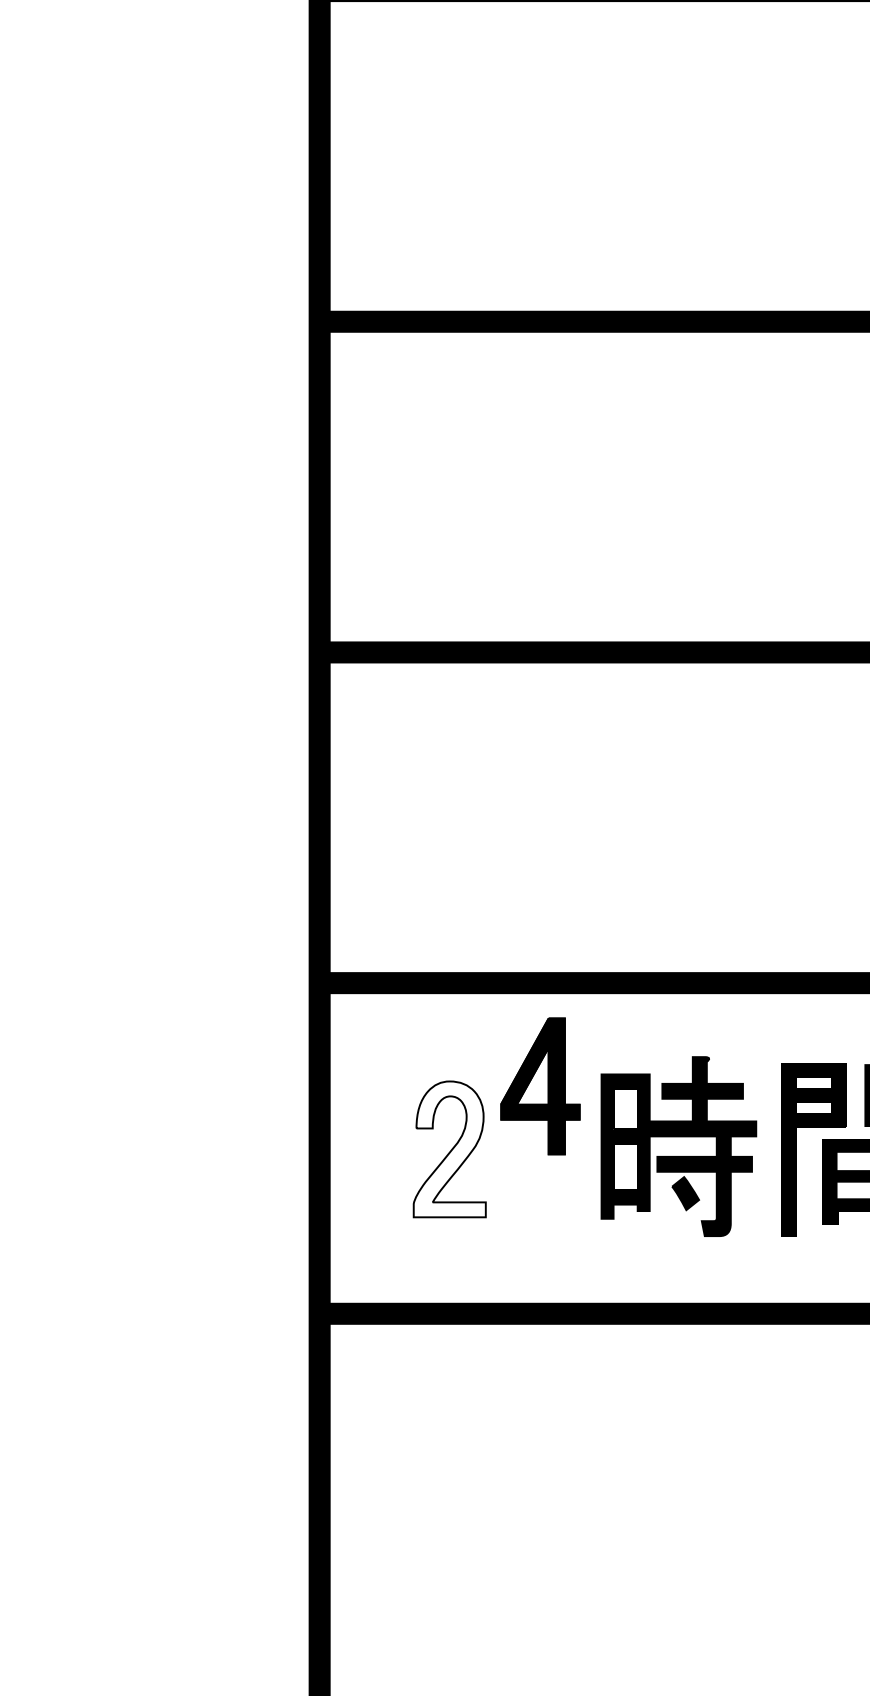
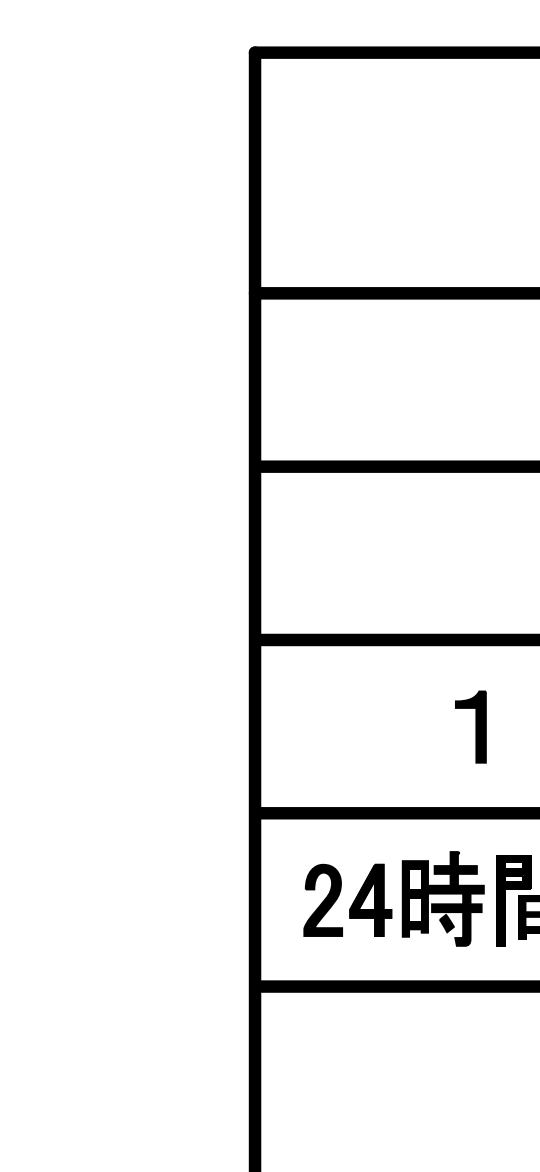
part: (730, 817) -> (470, 726), added
part: (539, 1084) -> (370, 899), moved
fill: (450, 1149) -> (323, 900), added

